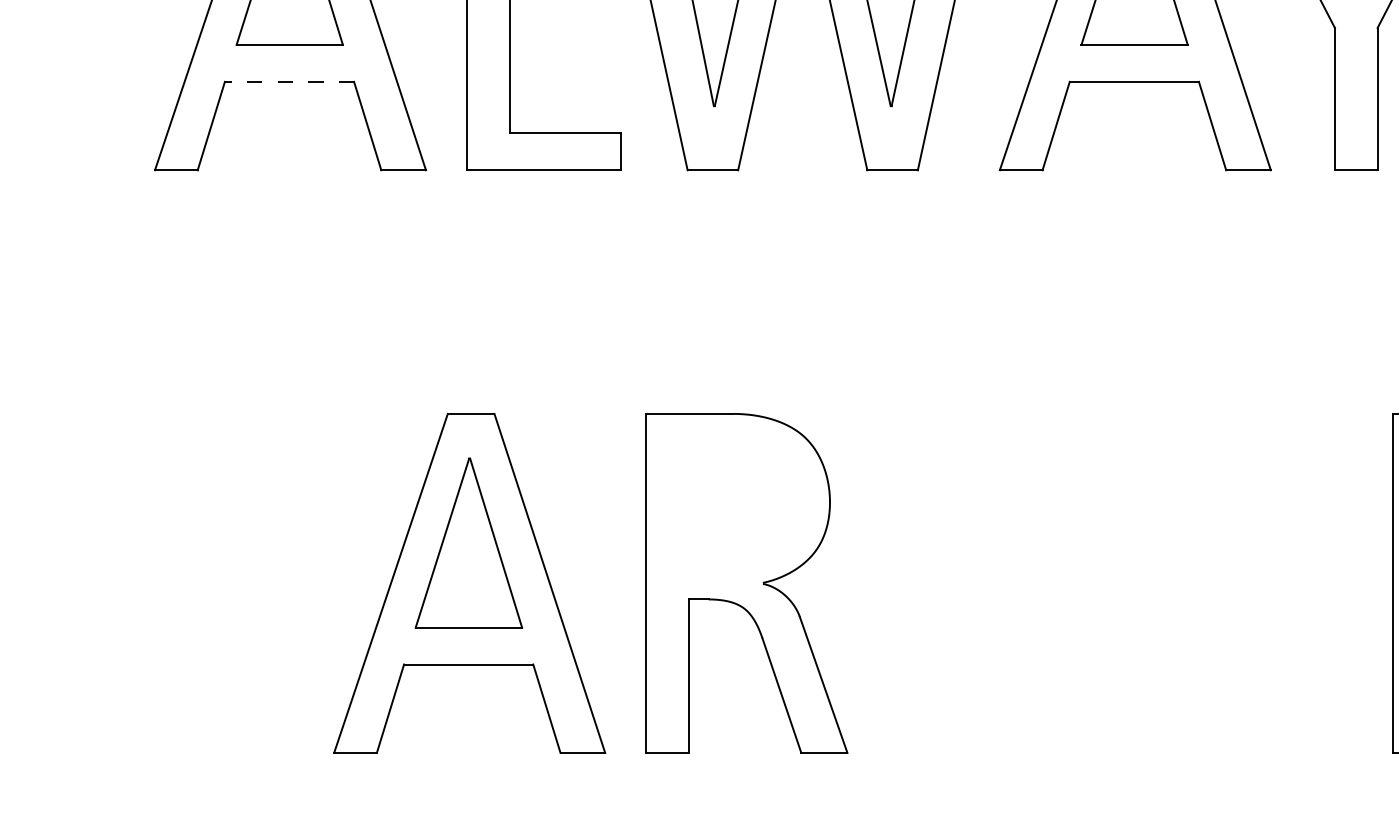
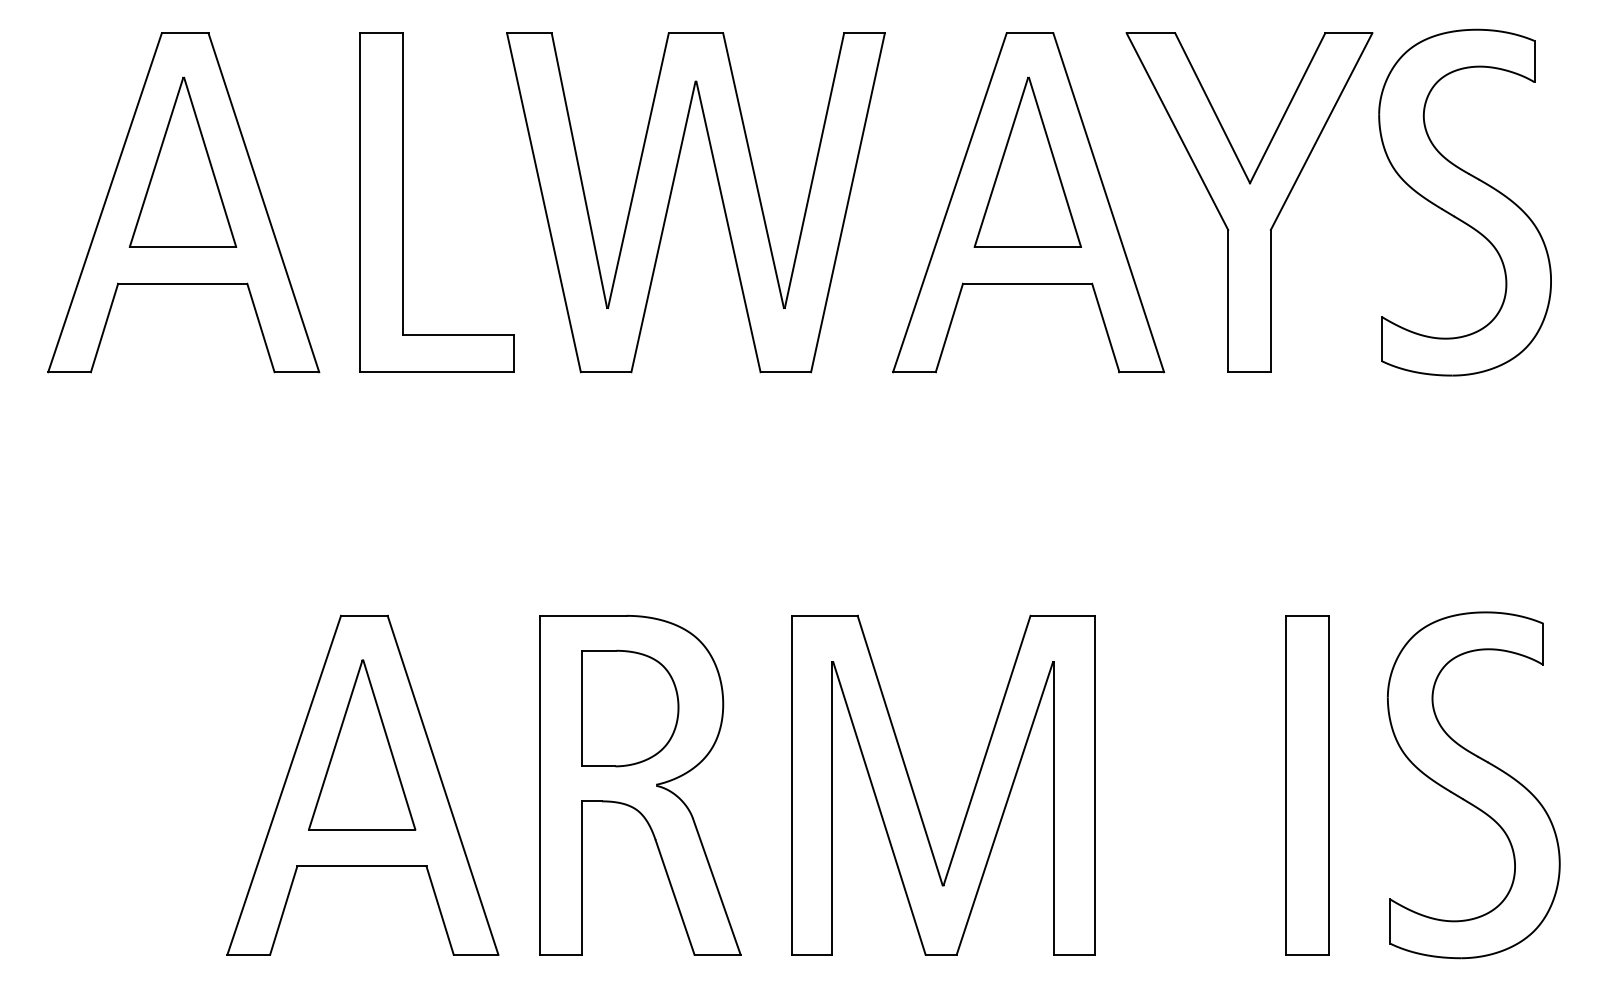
line: (289, 81) -> (182, 283), dashed -> solid
part: (737, 506) -> (630, 708), added
part: (1079, 589) -> (972, 791), added

